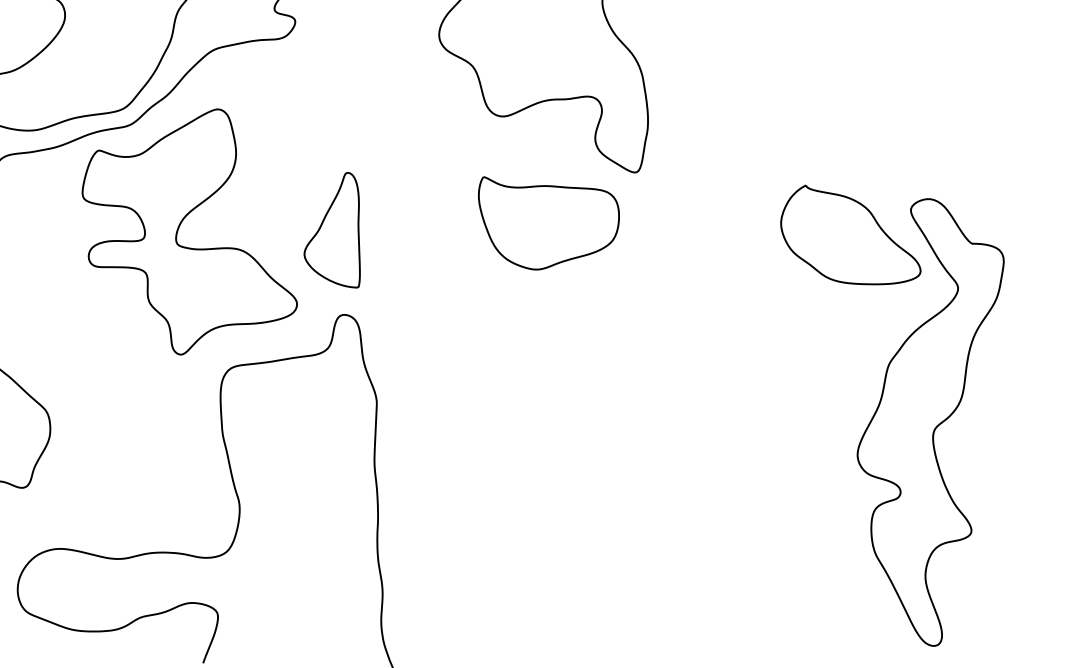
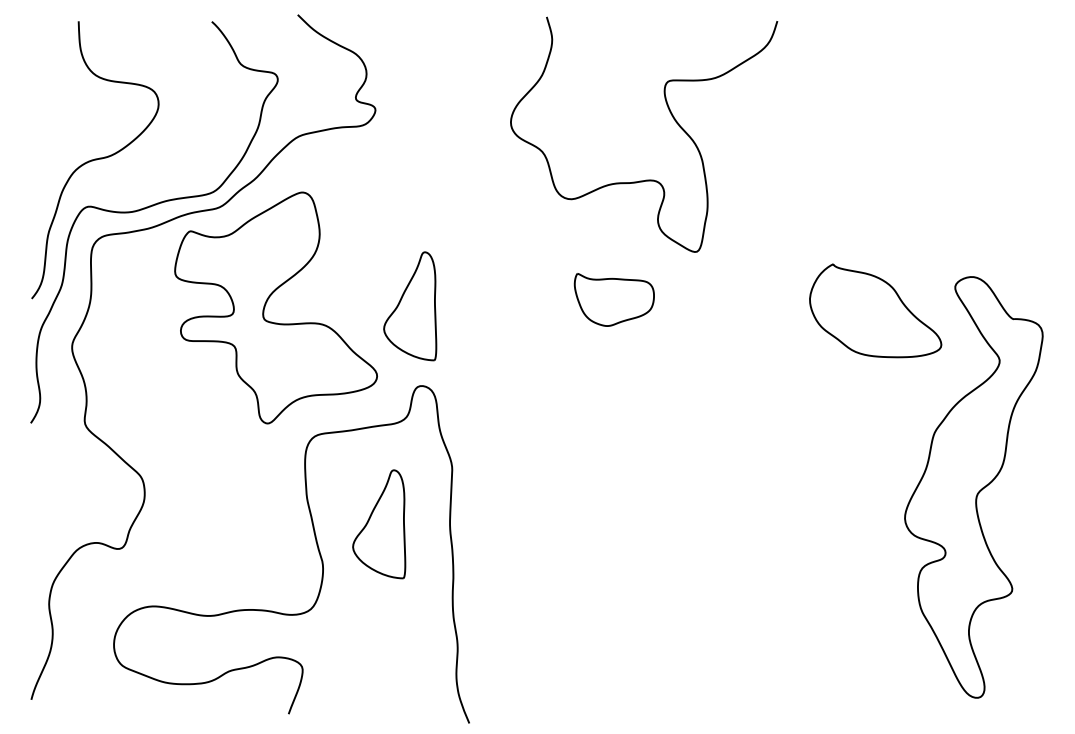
part: (549, 222) -> (614, 299), size x0.6
part: (850, 234) -> (875, 310), moved
part: (299, 461) -> (379, 524), added

